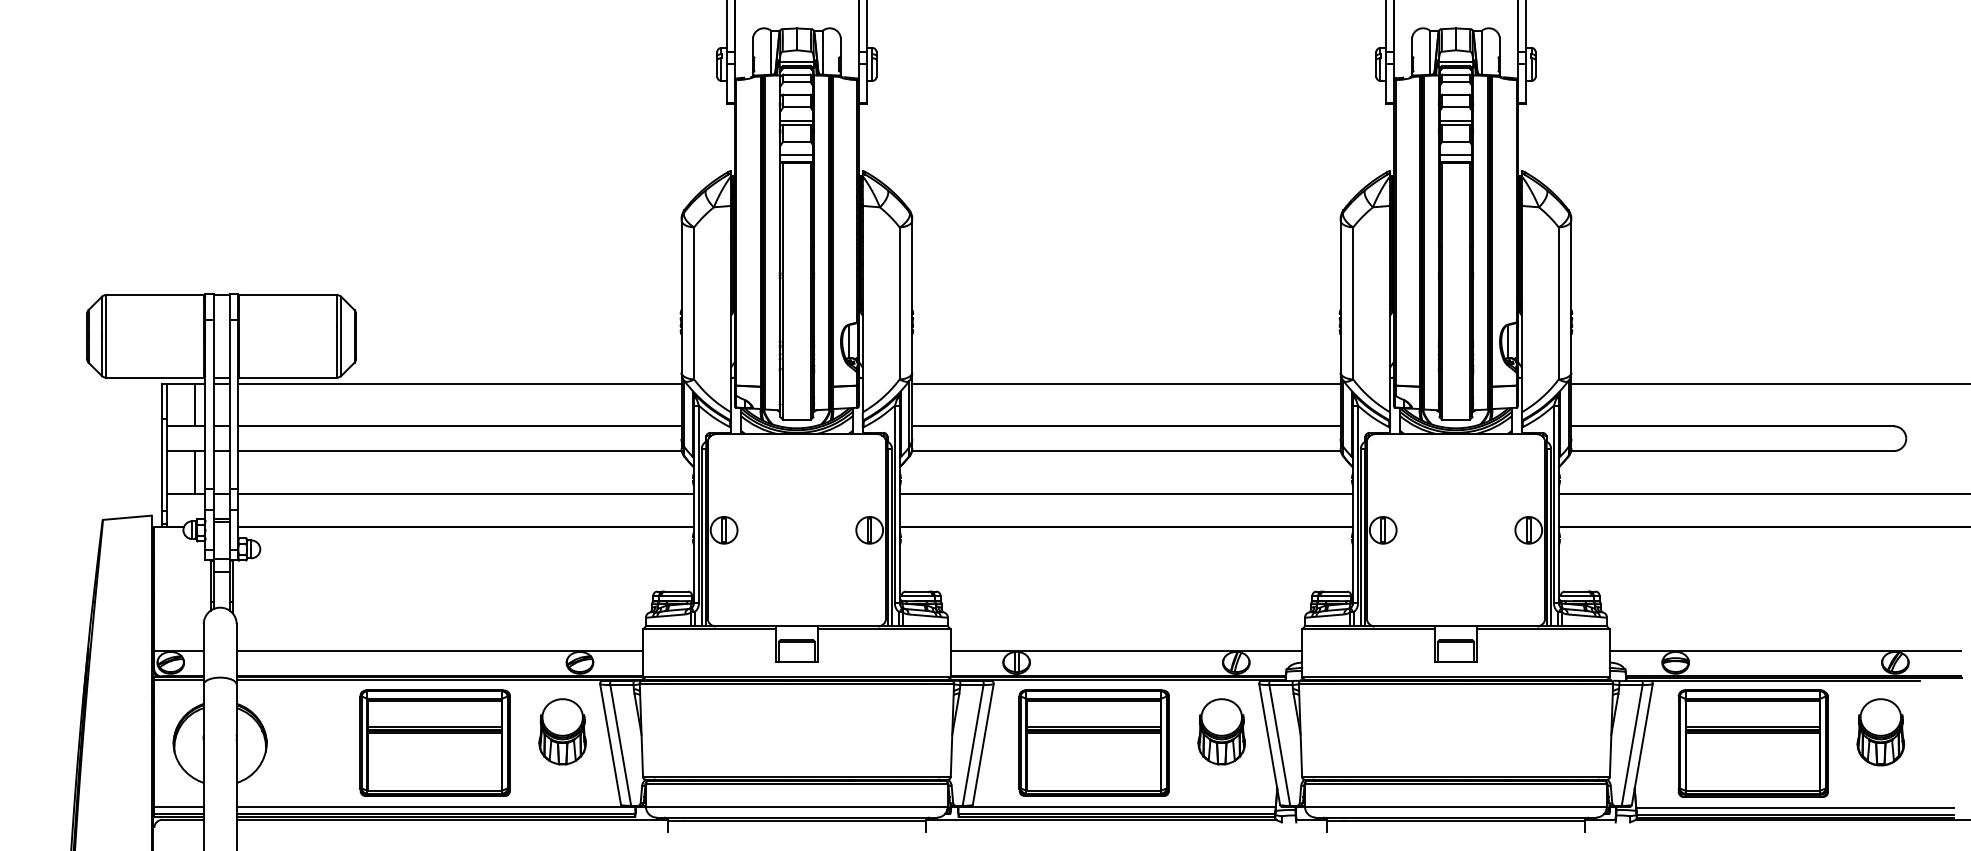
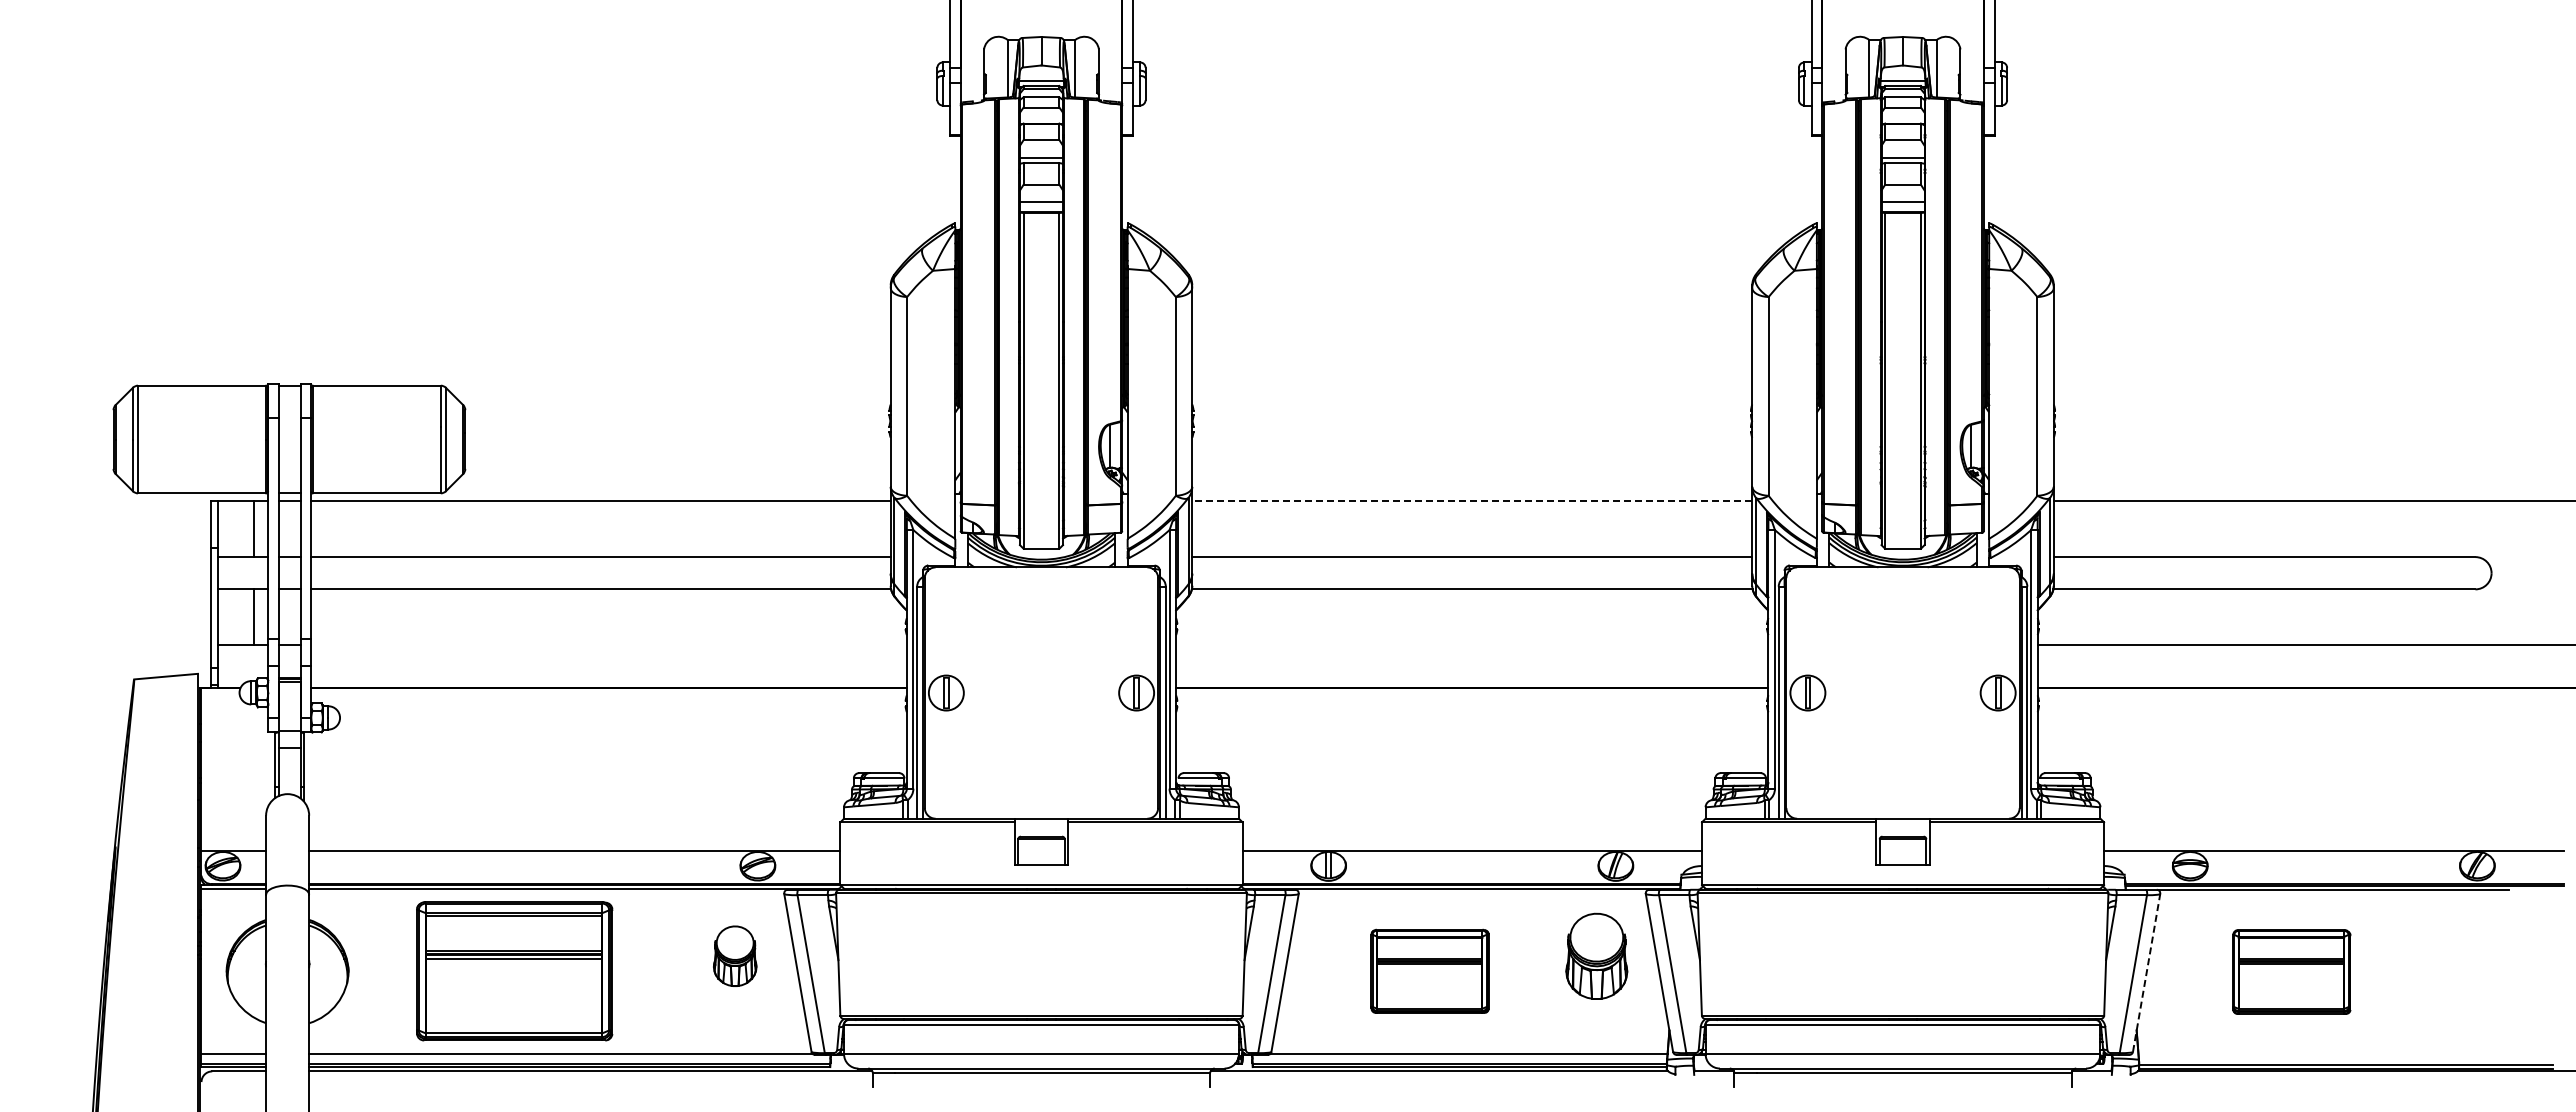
line: (1125, 383) -> (1471, 501), solid -> dashed
line: (465, 493) -> (608, 645), removed
line: (1126, 493) -> (1472, 645), removed
part: (562, 731) -> (734, 955), size x0.7
part: (1880, 731) -> (2458, 956), removed
part: (435, 743) -> (514, 971), moved
part: (1093, 743) -> (1429, 971), size x0.6
part: (1753, 743) -> (2291, 971), size x0.6
line: (1642, 744) -> (2146, 972), solid -> dashed
line: (1794, 807) -> (2345, 1055), removed

